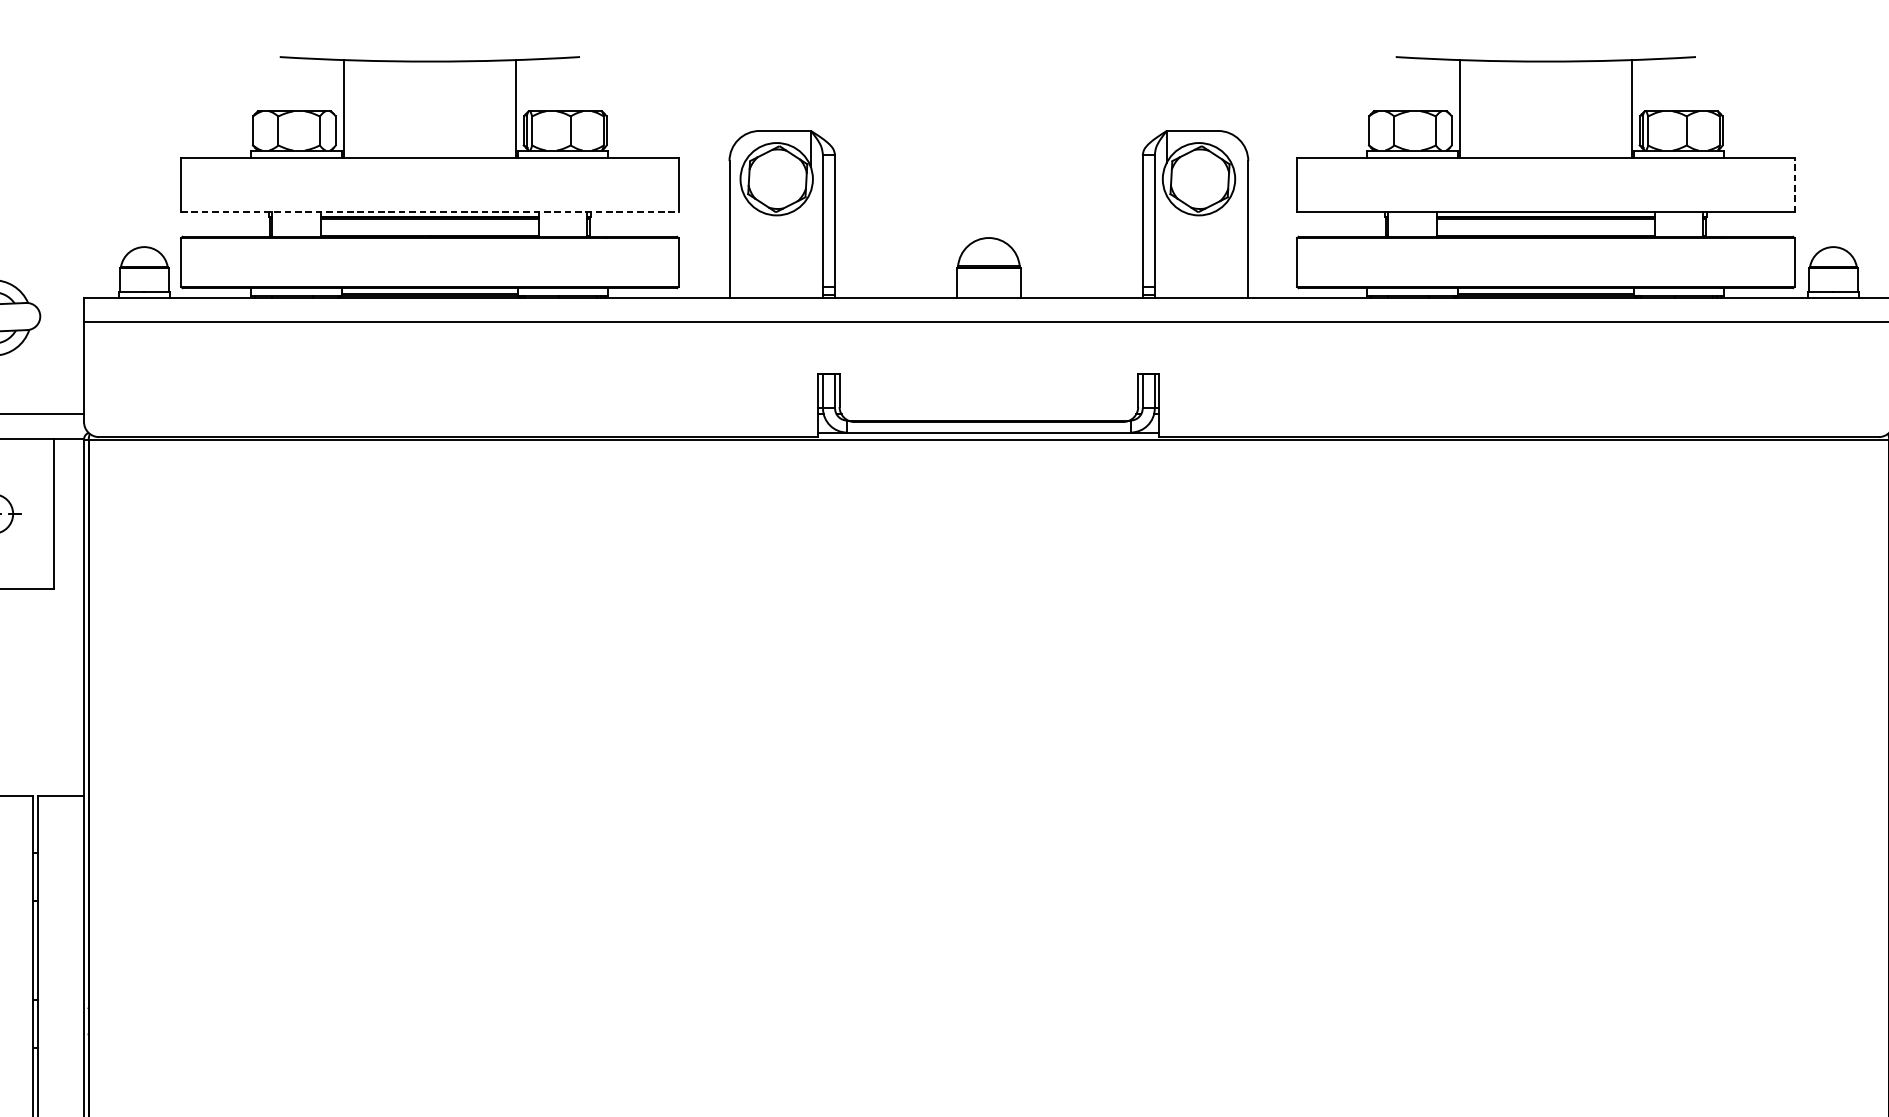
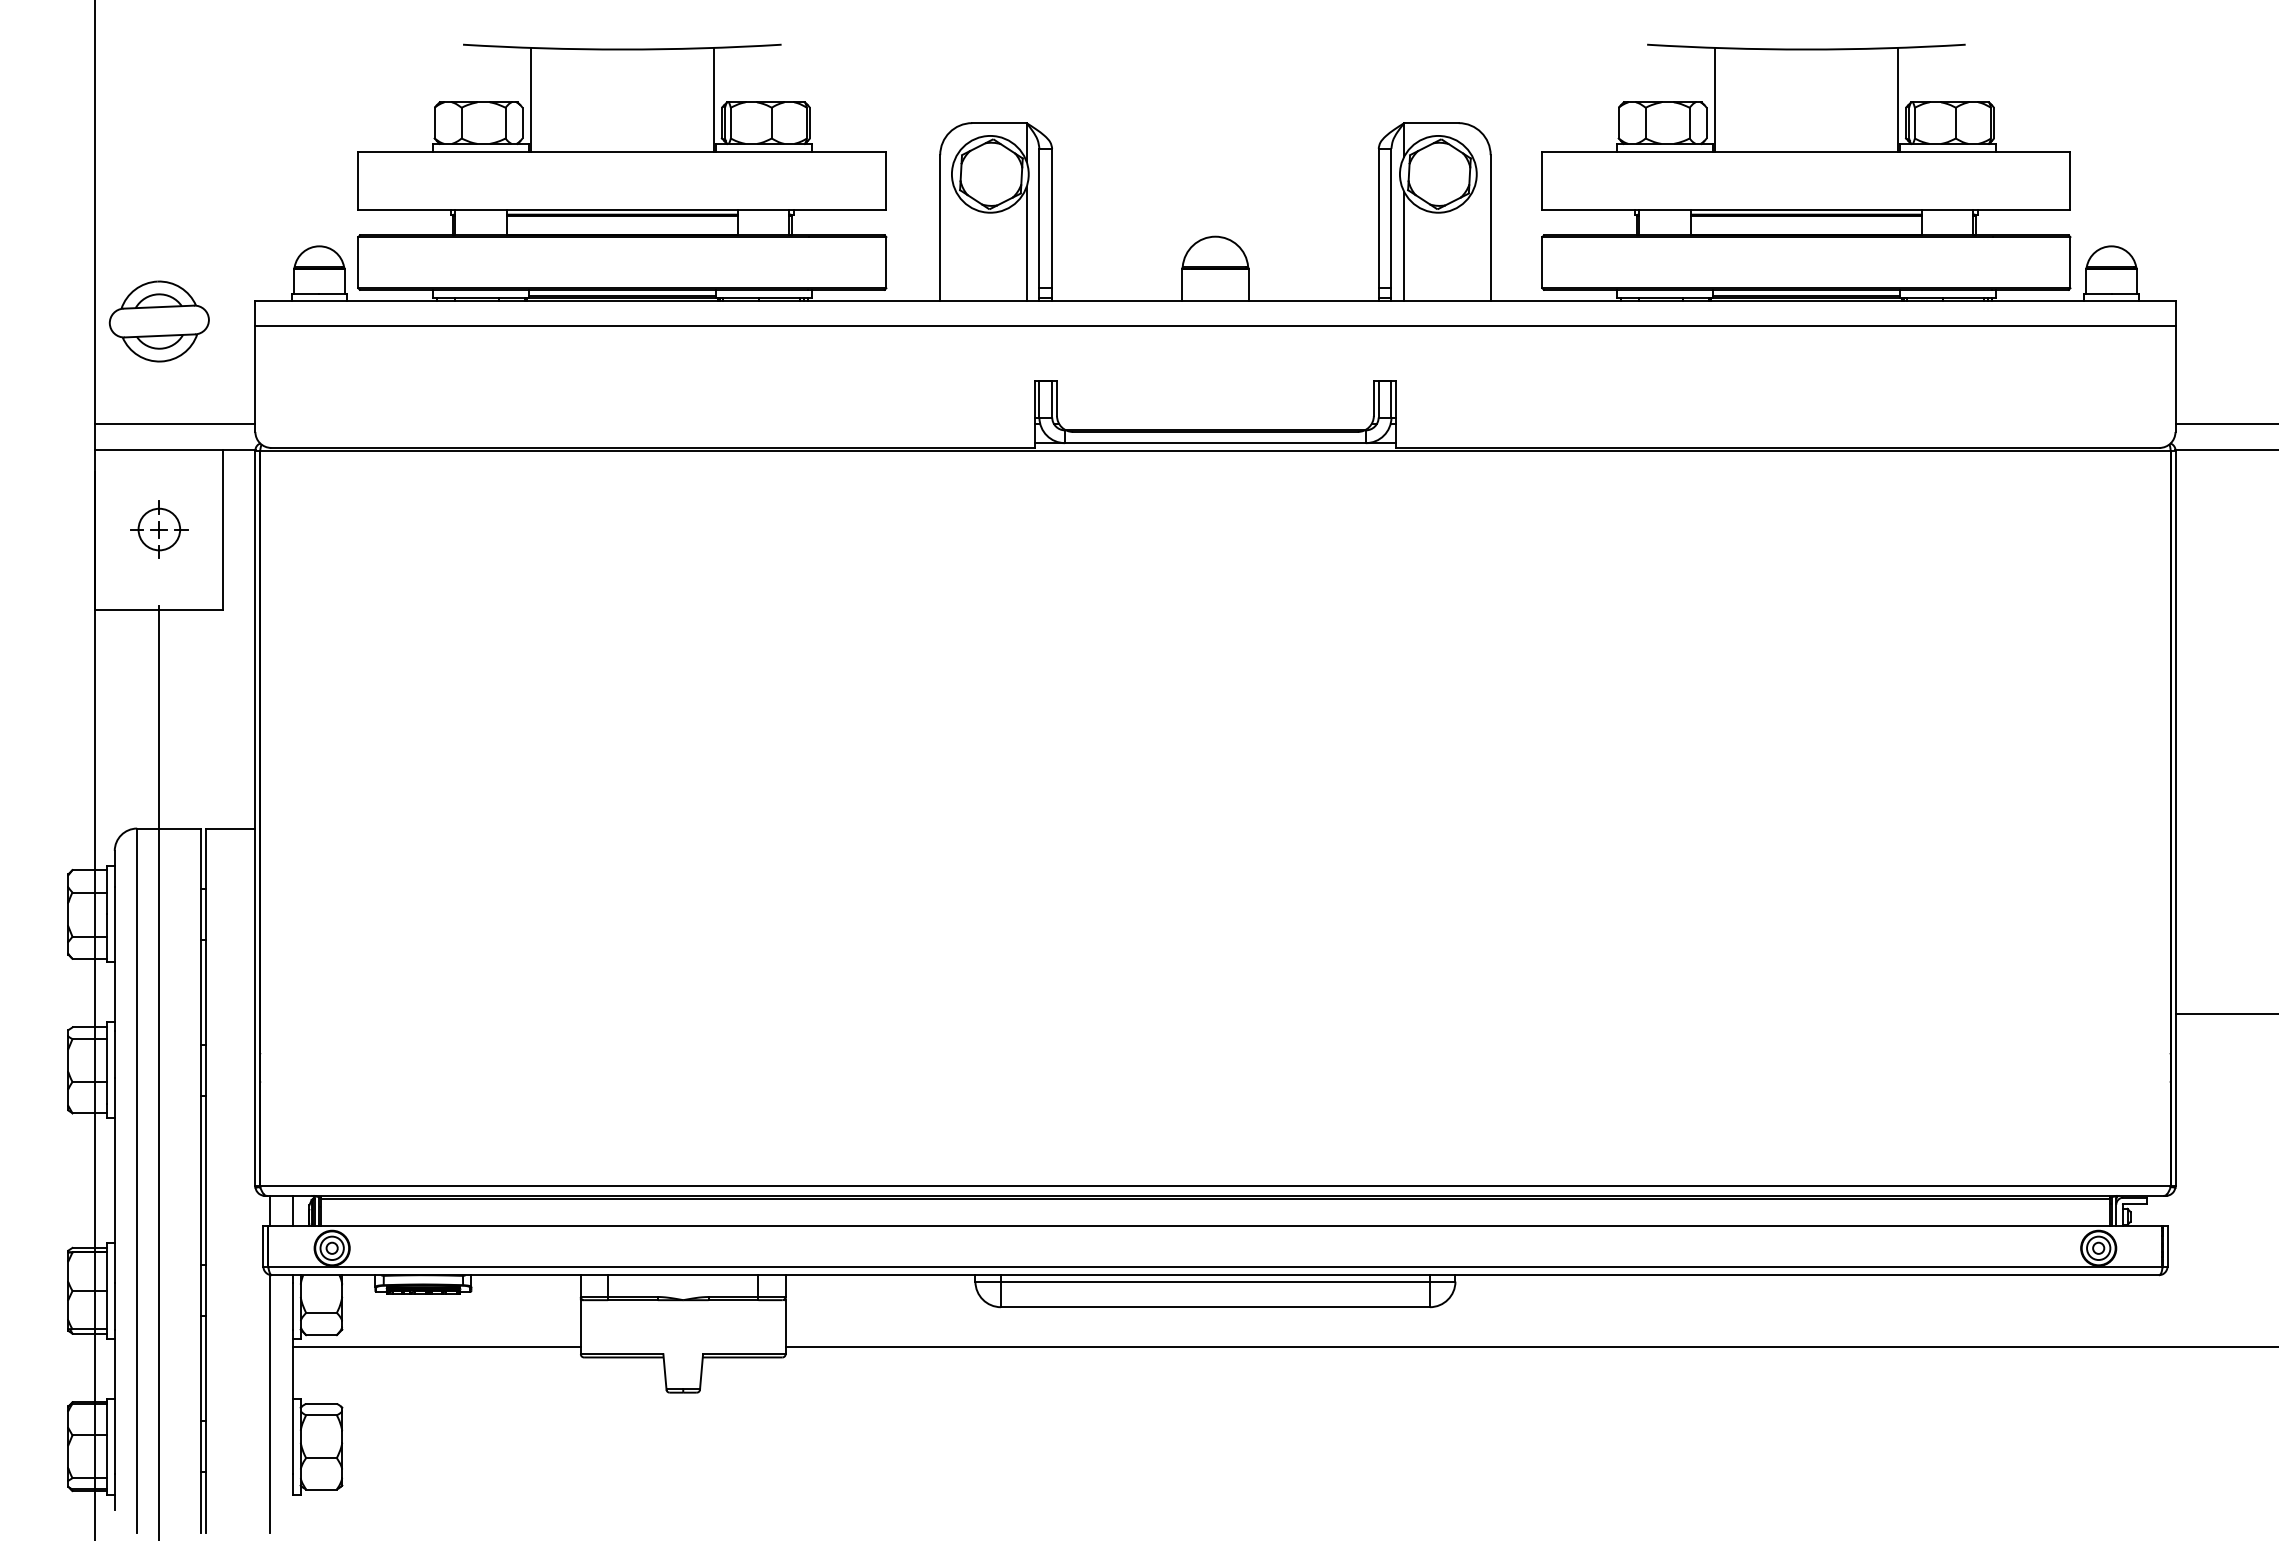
line: (1794, 185) -> (2070, 180), dashed -> solid
line: (430, 212) -> (622, 209), dashed -> solid
line: (810, 244) -> (1026, 243), added
line: (1167, 246) -> (1404, 245), added

